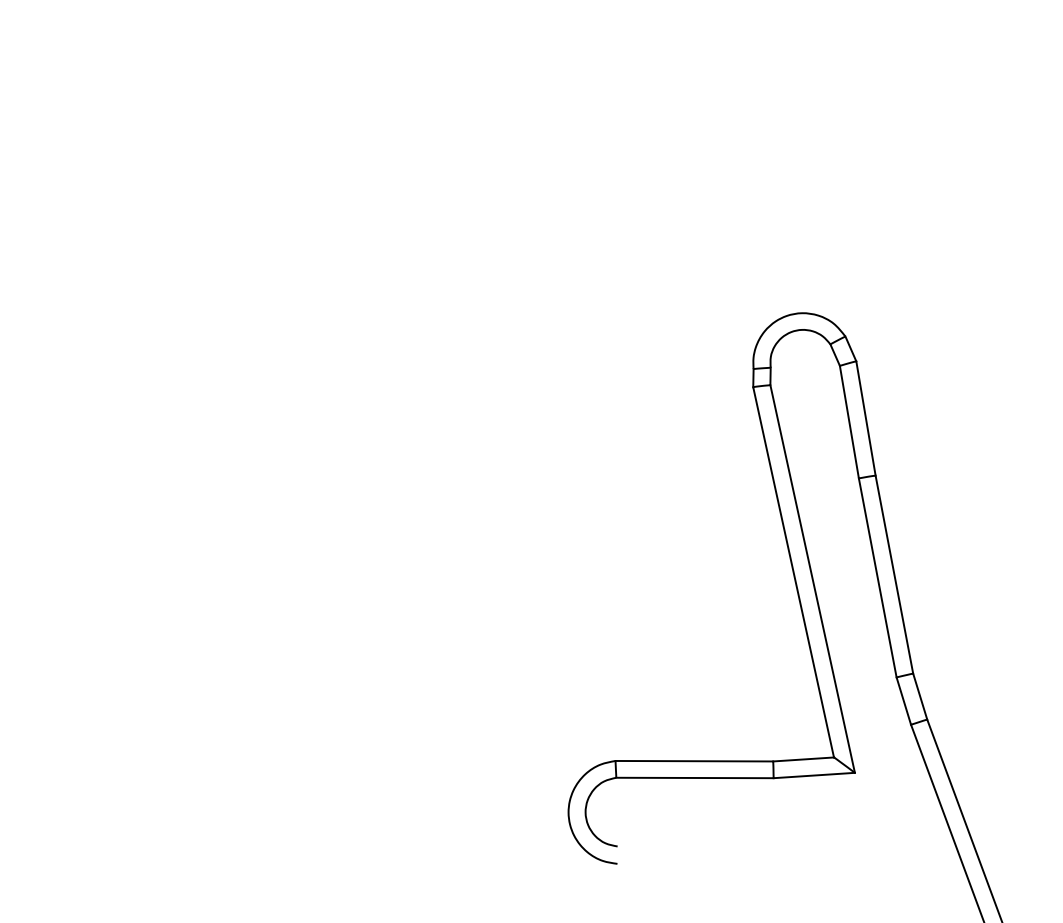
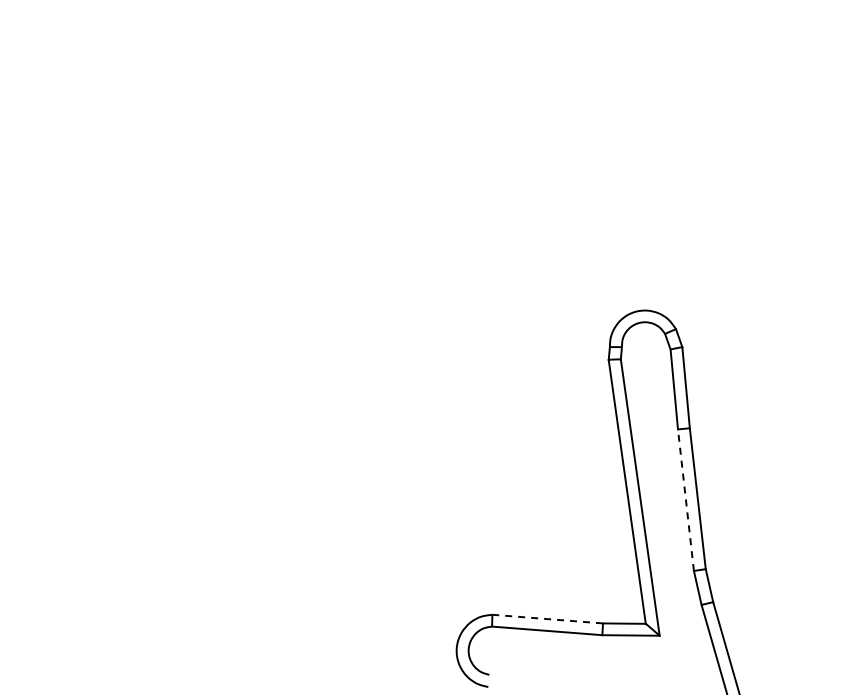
line: (877, 576) -> (685, 499), solid -> dashed
line: (694, 761) -> (547, 619), solid -> dashed

